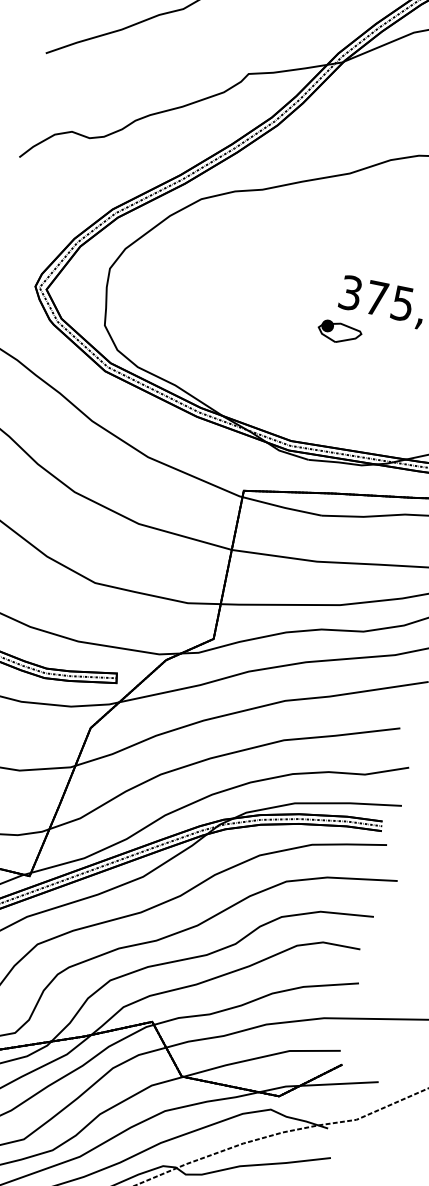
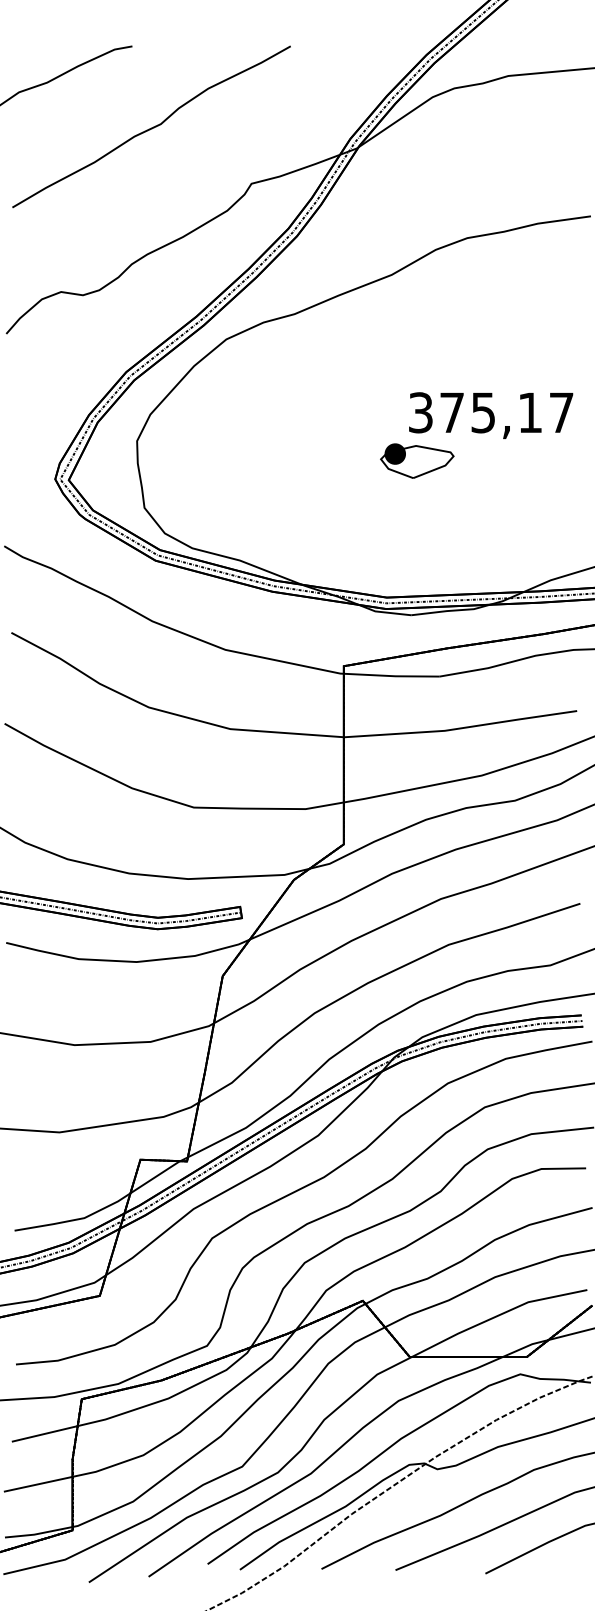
part: (339, 332) -> (417, 460), size x1.43

